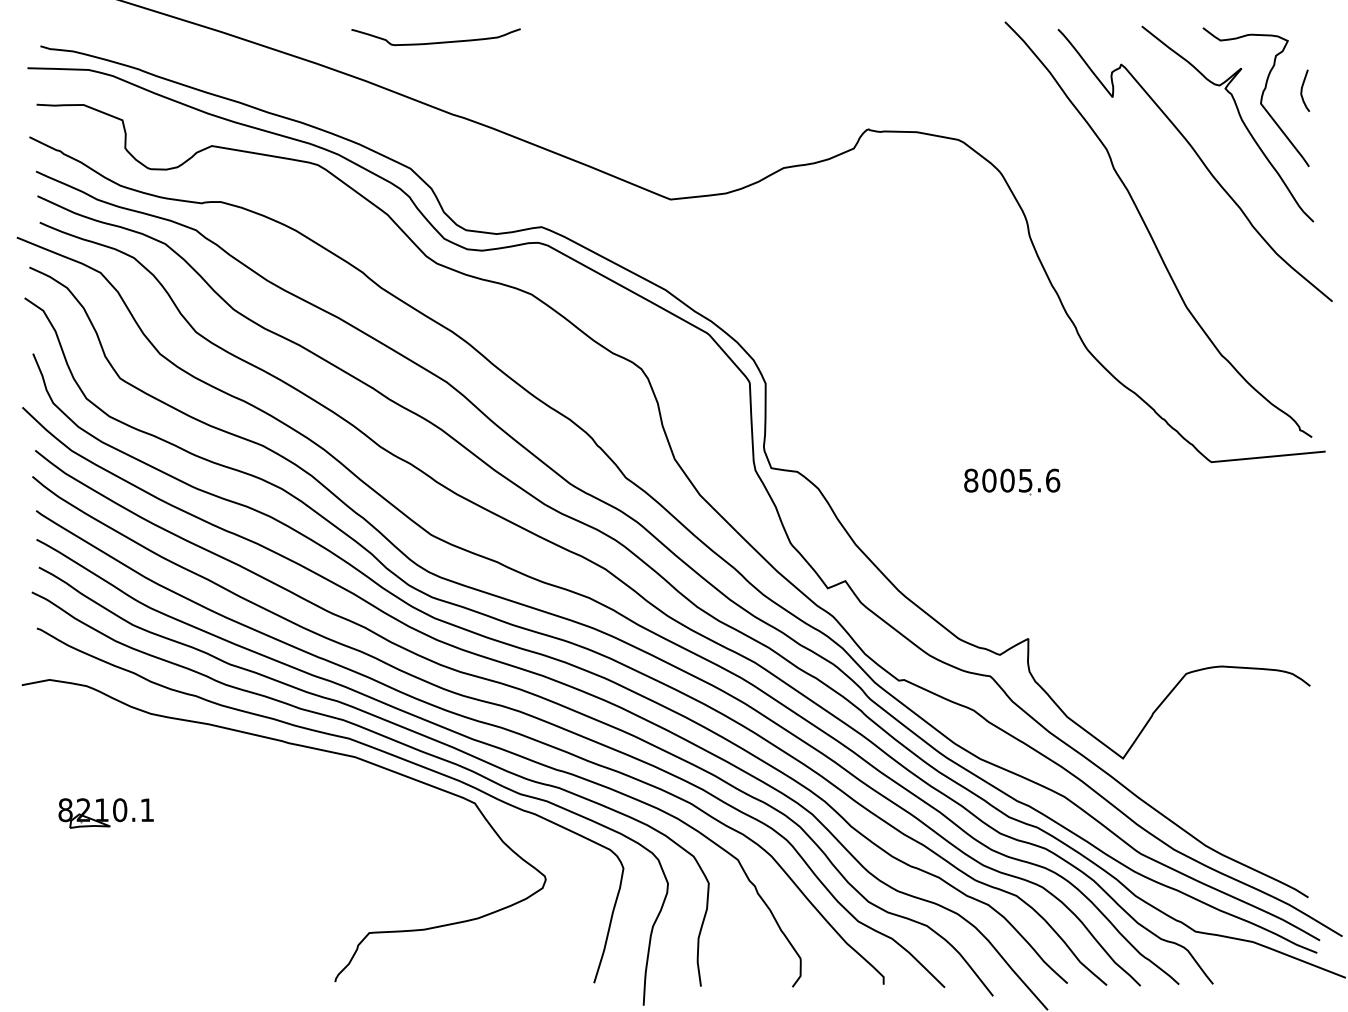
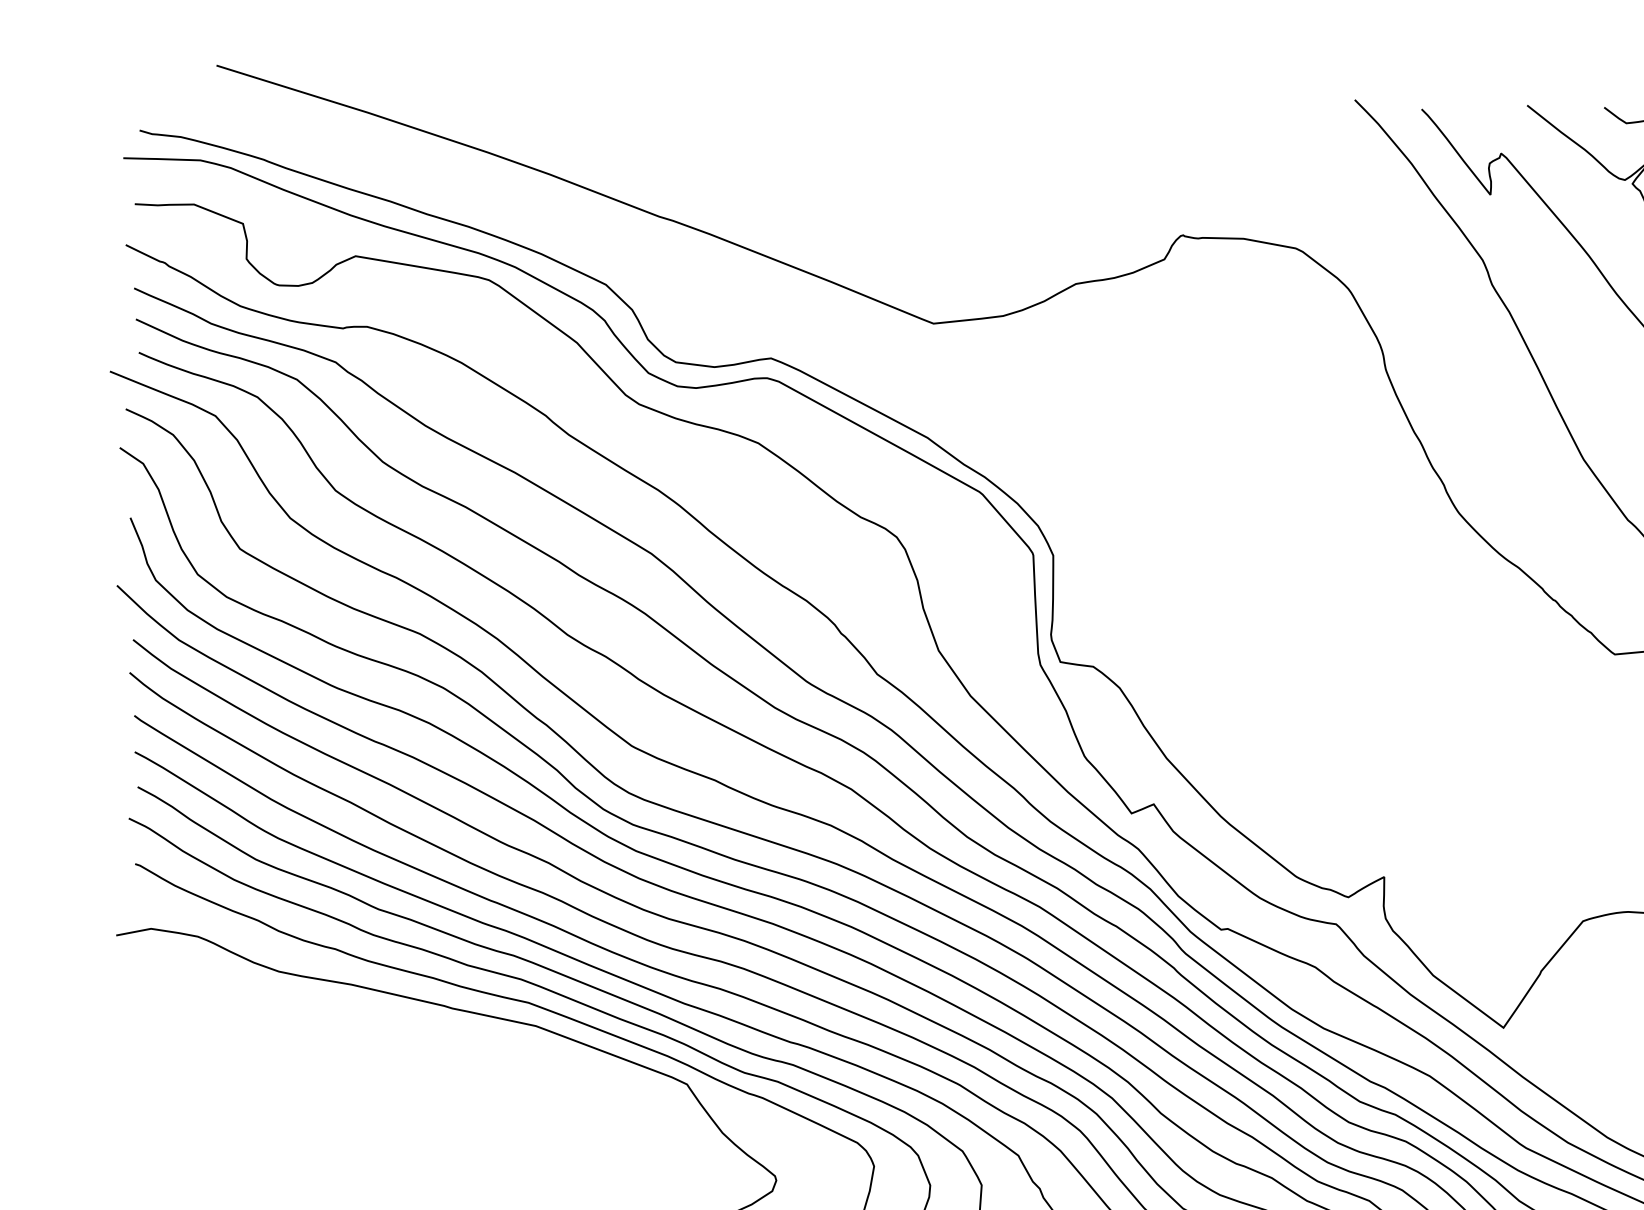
curve: (435, 42) -> (637, 125), removed
part: (1012, 481) -> (1364, 678), removed
part: (105, 813) -> (221, 1097), removed

